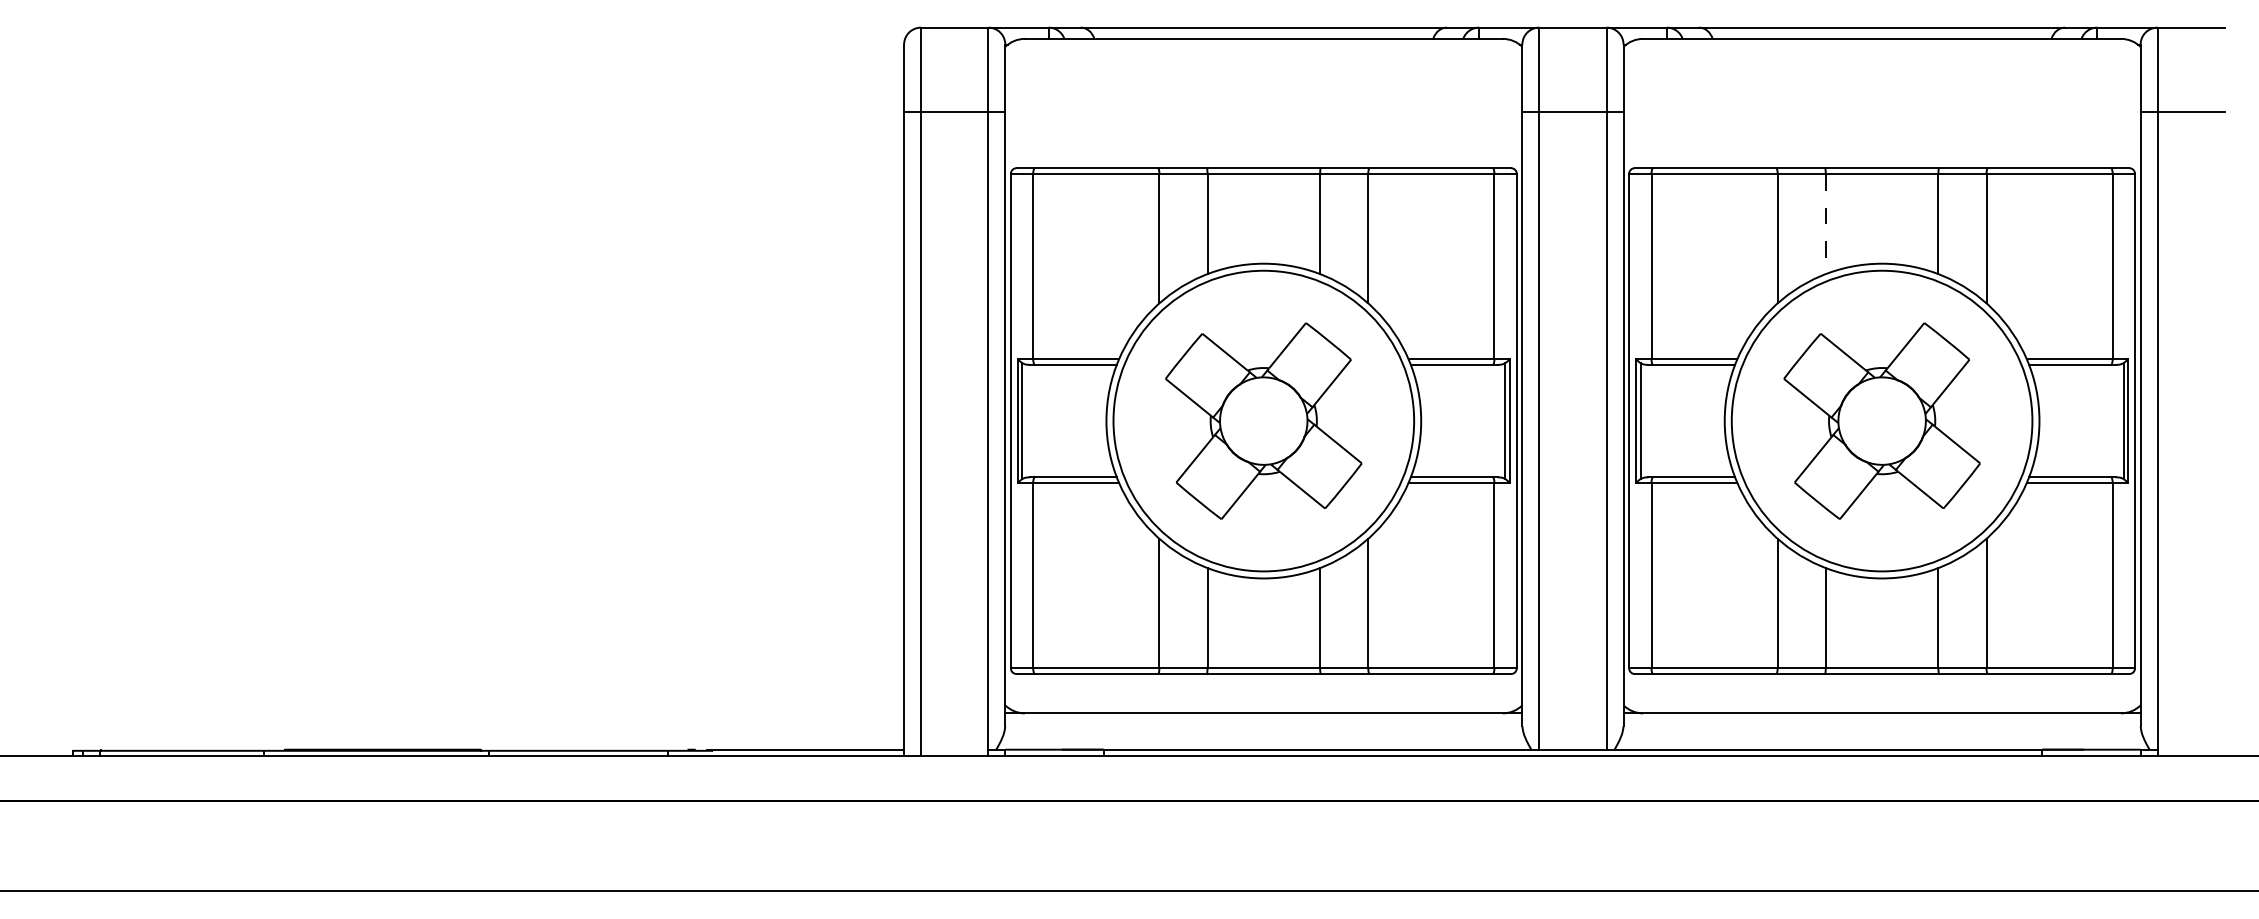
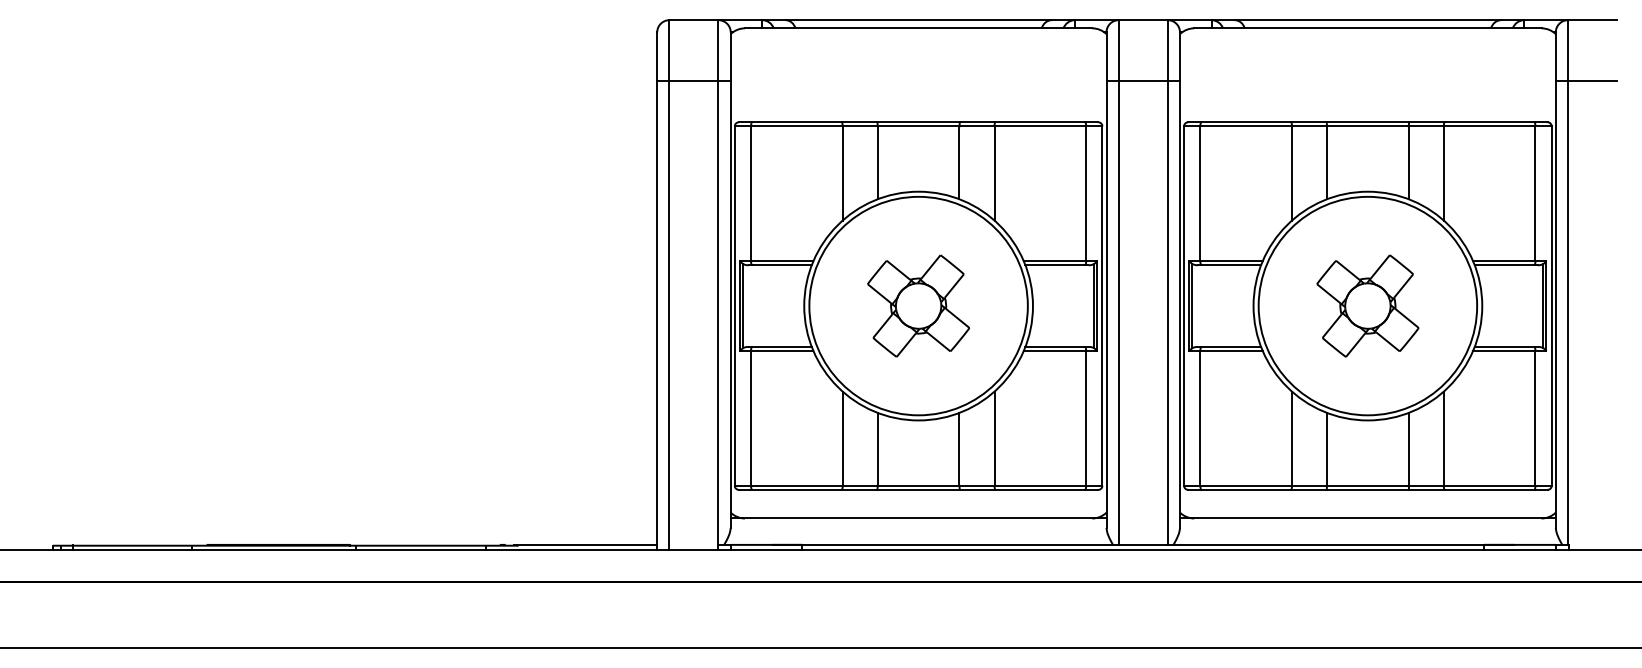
line: (1825, 224) -> (1326, 163), dashed -> solid
part: (1263, 420) -> (918, 305), size x0.71
part: (1881, 420) -> (1367, 305), size x0.71

